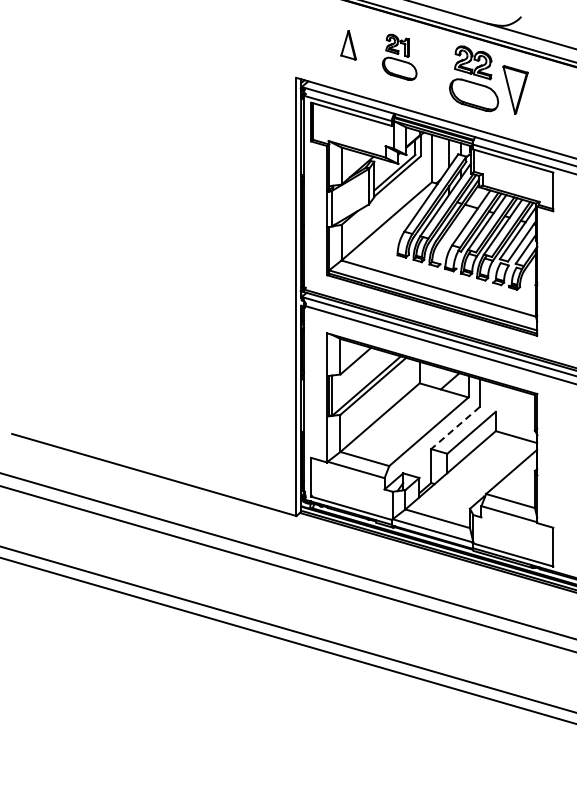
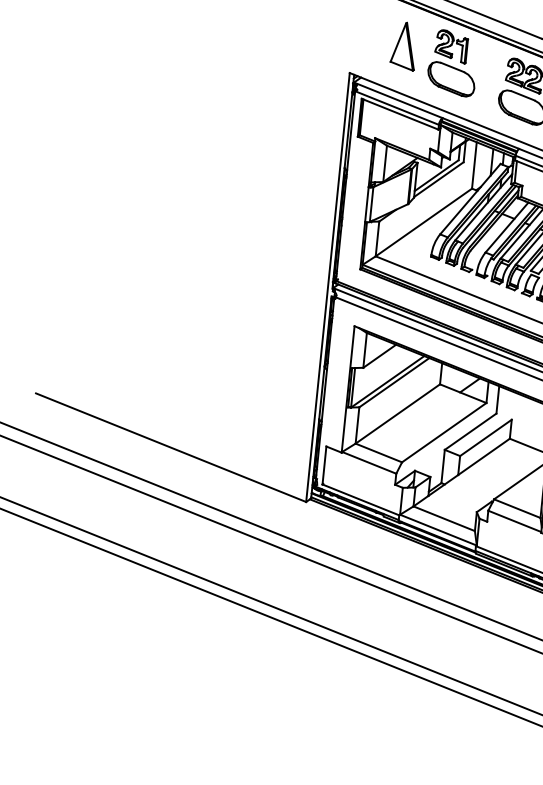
part: (348, 45) -> (403, 46), size x1.67
part: (399, 57) -> (452, 63), size x1.43
line: (455, 428) -> (470, 432), dashed -> solid

